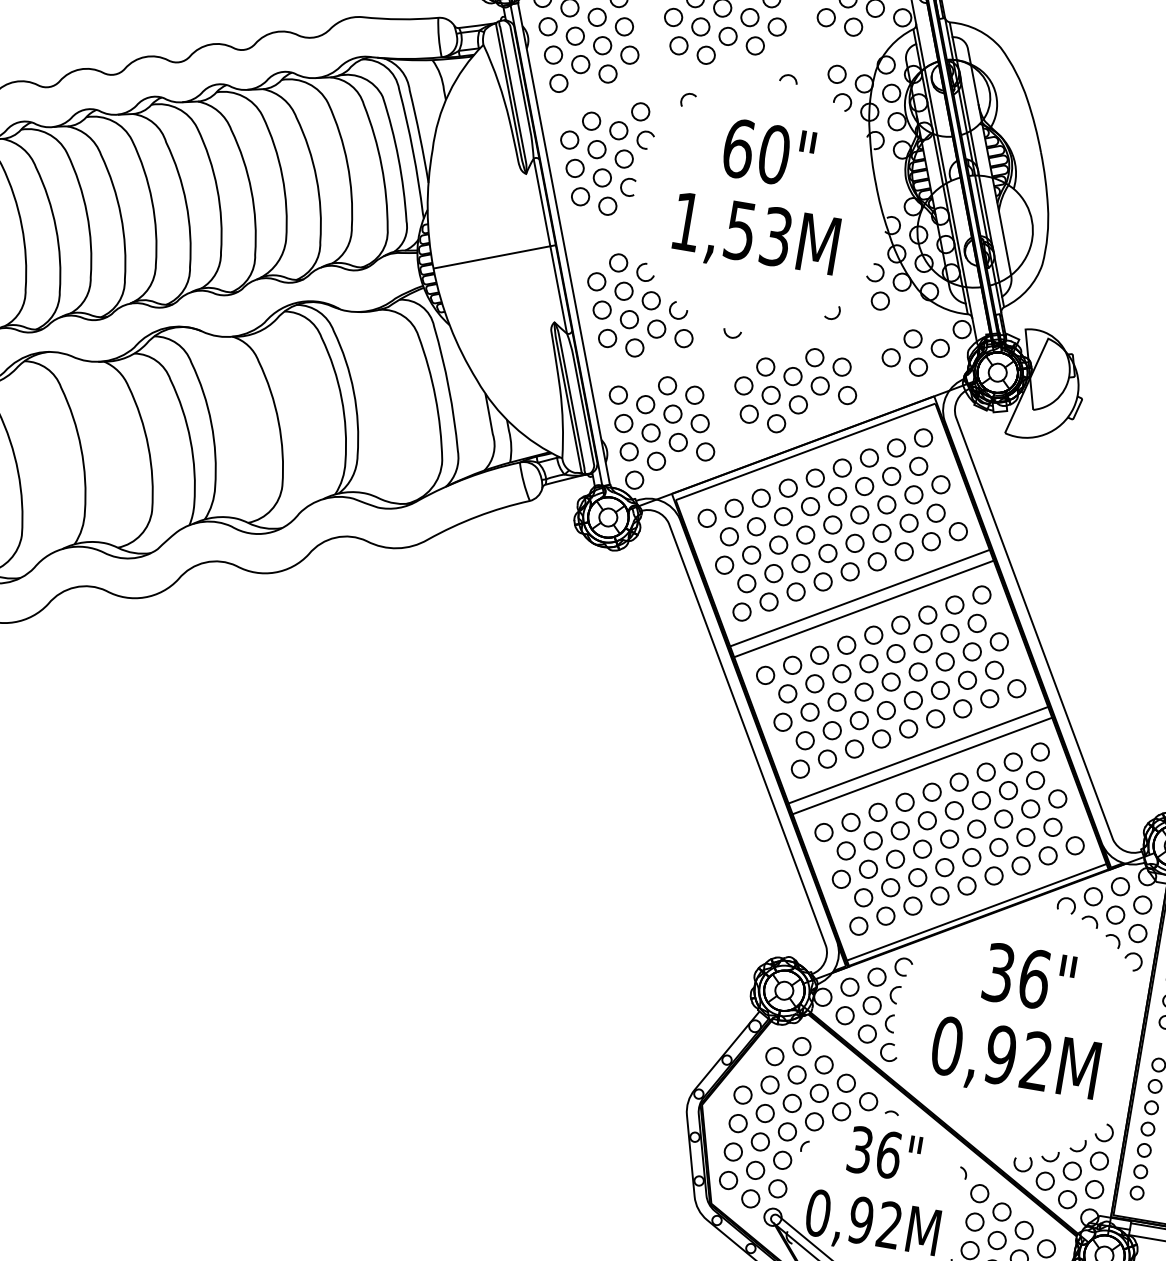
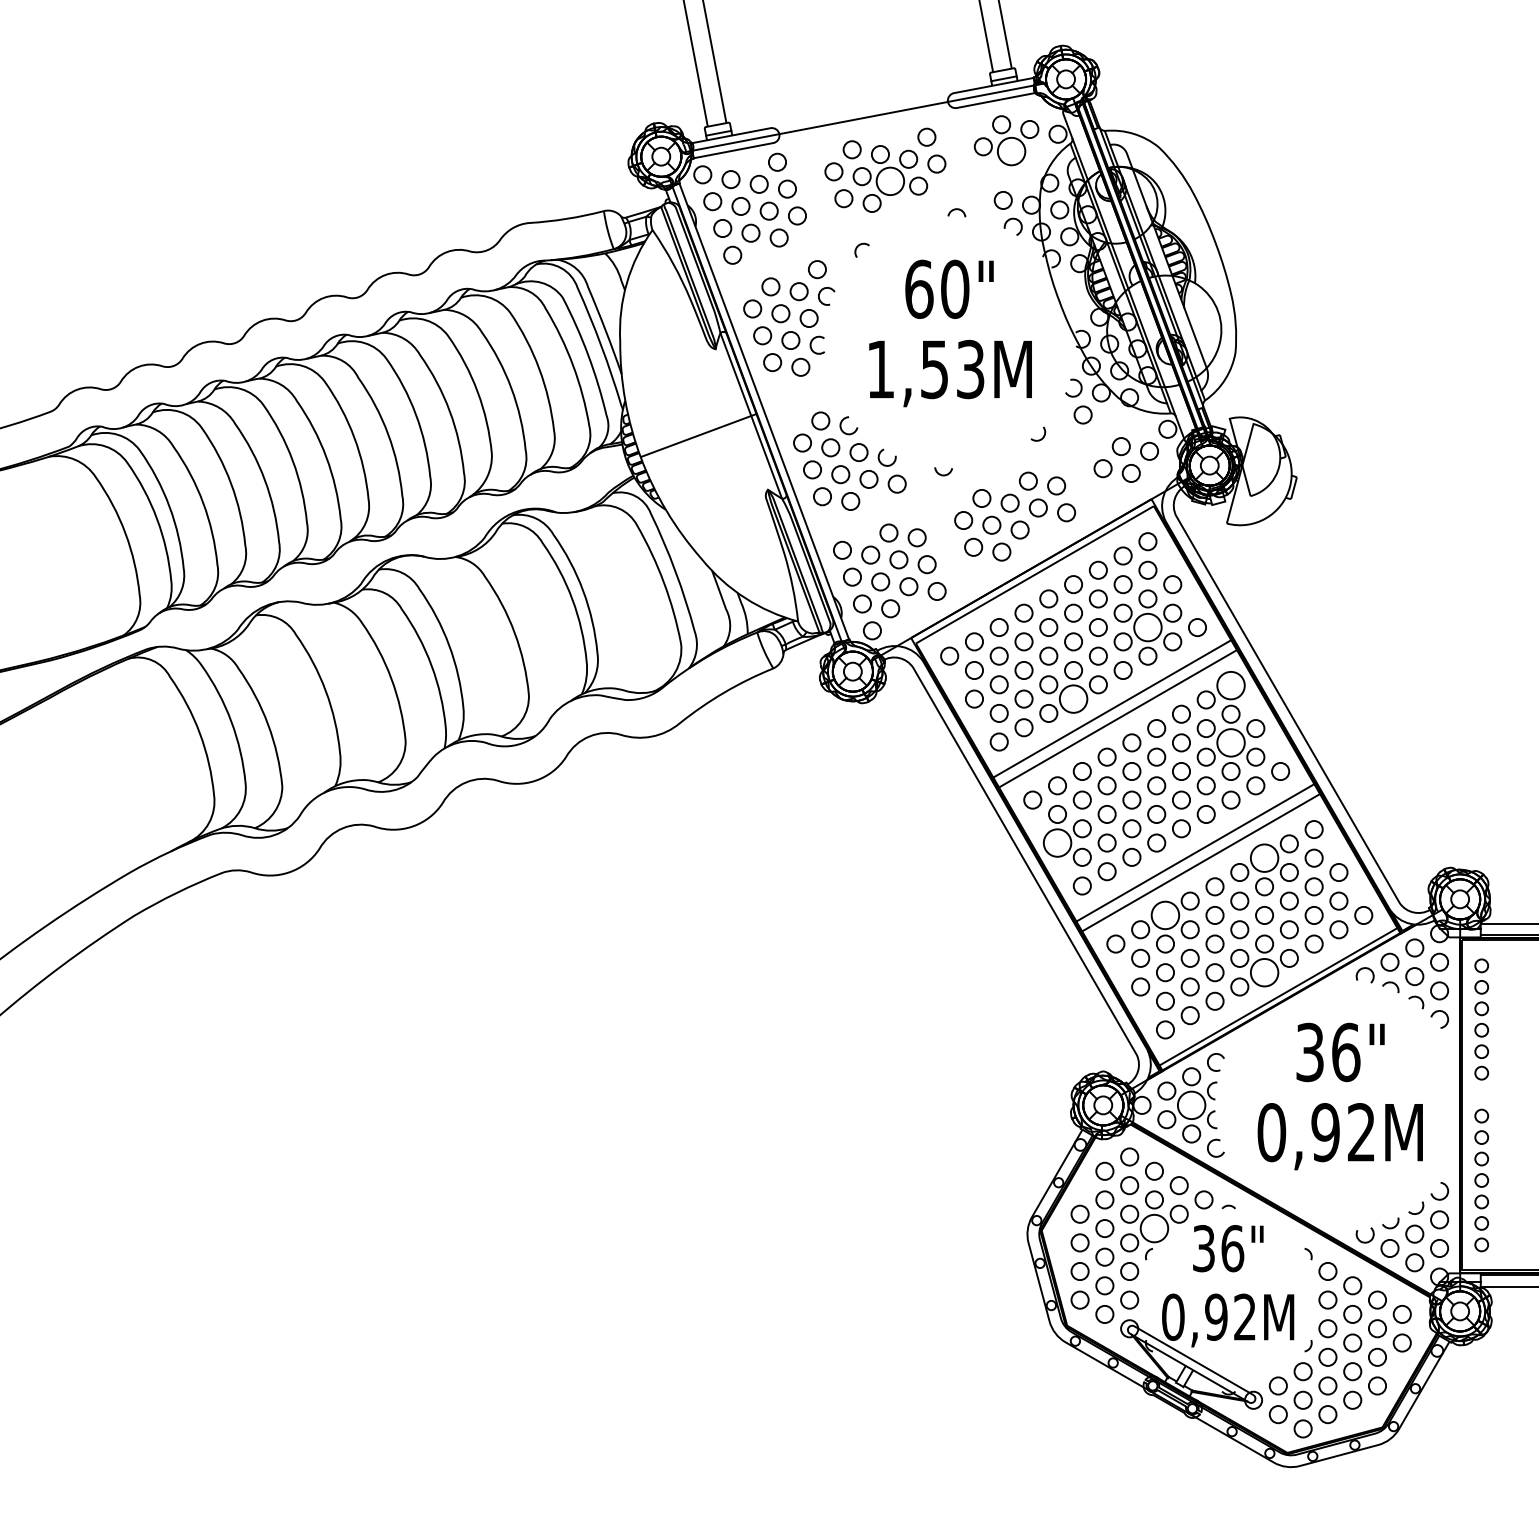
circle: (853, 27) -> (1011, 151), size x1.6
circle: (728, 35) -> (890, 180), size x1.6
circle: (908, 523) -> (1147, 627), size x1.6
circle: (823, 581) -> (1073, 698), size x1.6
circle: (981, 594) -> (1230, 685), size x1.6
circle: (971, 651) -> (1230, 742), size x1.6
circle: (783, 721) -> (1057, 842), size x1.6
circle: (986, 771) -> (1264, 857), size x1.6
circle: (878, 812) -> (1165, 915), size x1.6
circle: (966, 885) -> (1264, 972), size x1.6
circle: (872, 1004) -> (1191, 1104), size x1.6
circle: (814, 1121) -> (1154, 1228), size x1.6

